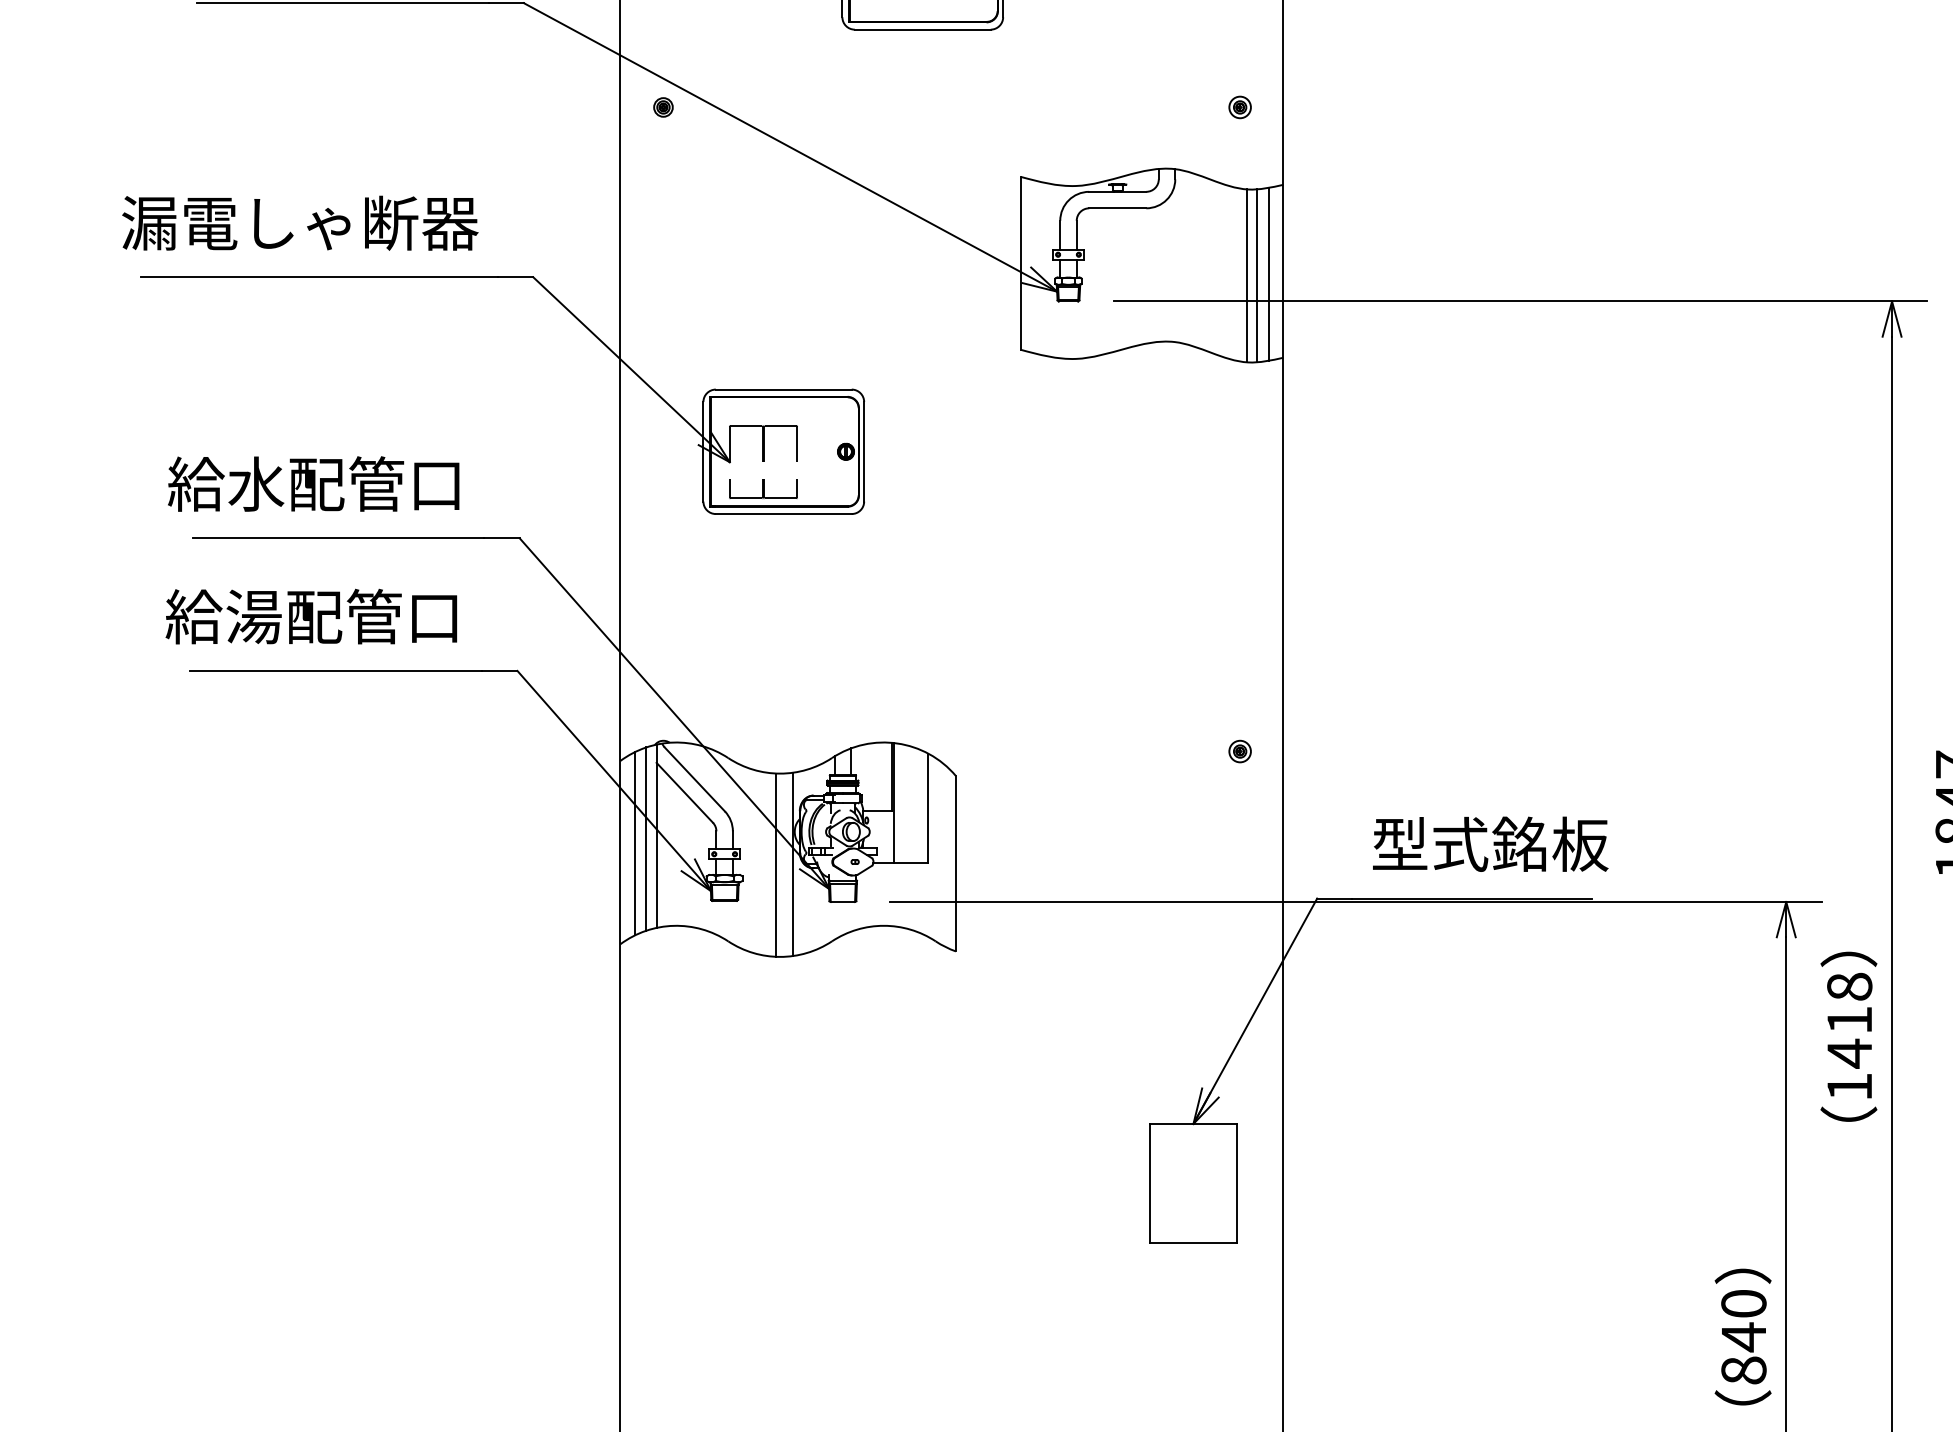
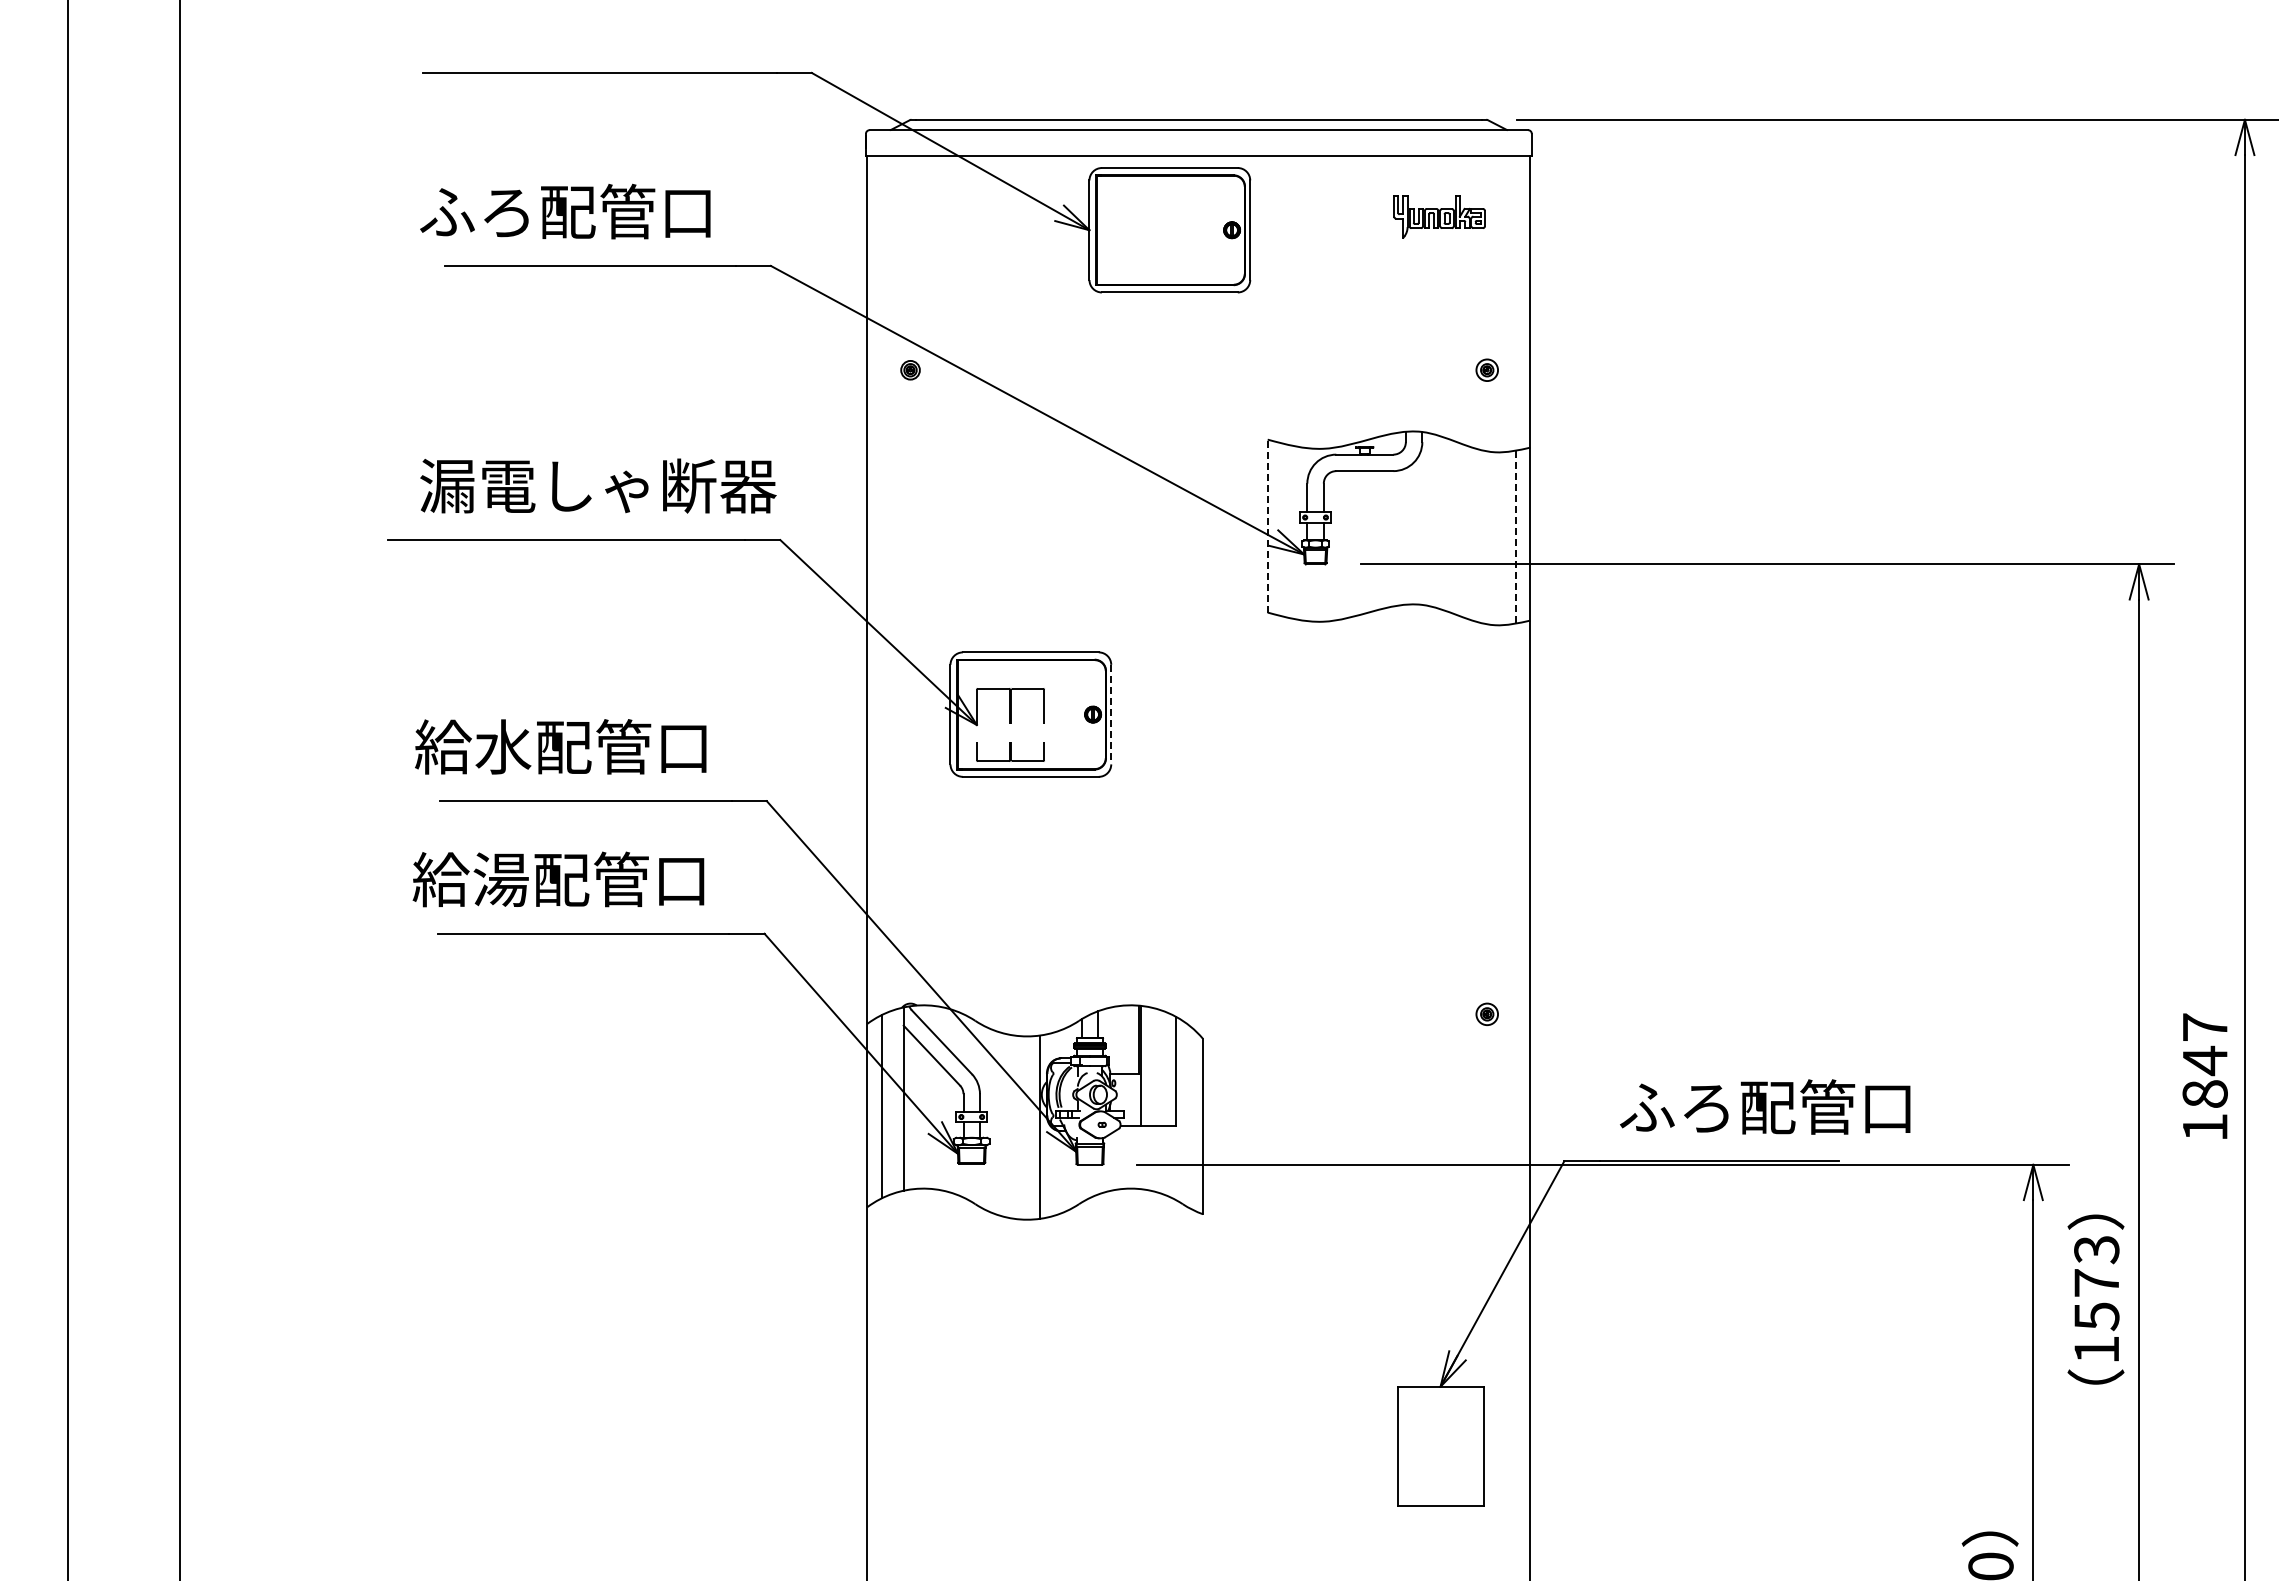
text: (300, 222) -> (598, 485), moved
line: (1020, 262) -> (1267, 525), solid -> dashed
line: (1268, 274) -> (1515, 537), solid -> dashed
line: (1247, 275) -> (1494, 538), removed
line: (1257, 275) -> (1504, 538), removed
line: (864, 451) -> (1111, 714), solid -> dashed
line: (646, 838) -> (893, 1101), removed
text: (1518, 843) -> (1765, 1106), 型式銘板 -> ふろ配管口
line: (776, 864) -> (1023, 1127), removed
text: (1849, 1020) -> (2096, 1283), 1418 -> 1573

